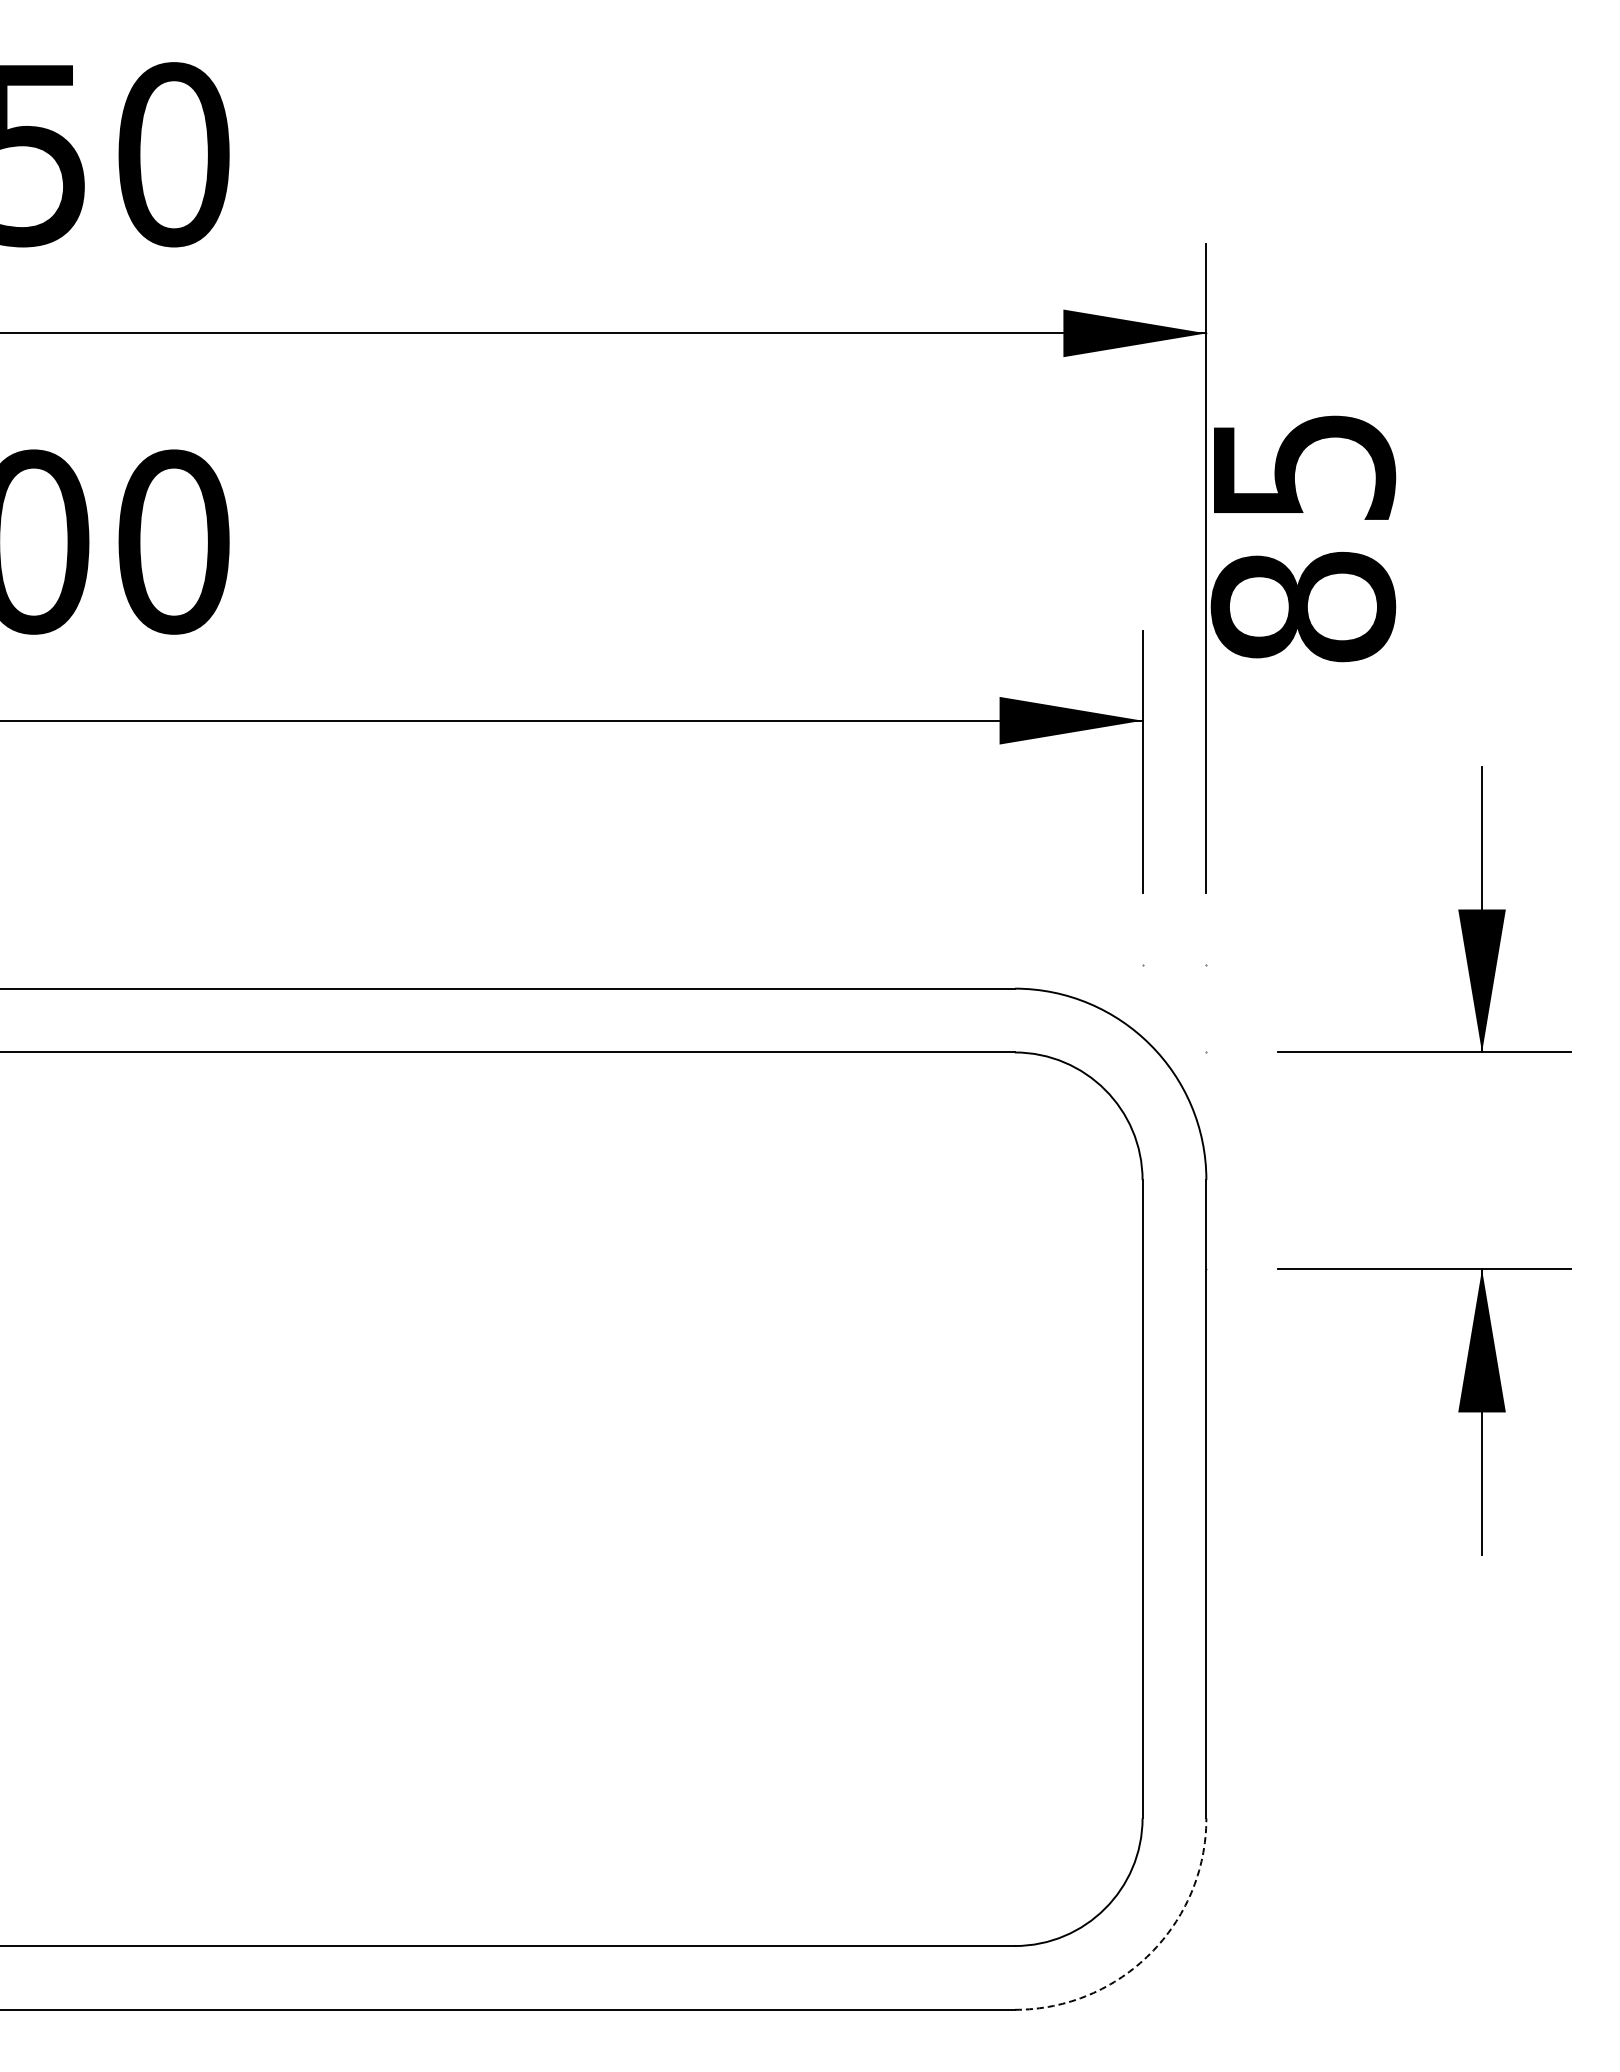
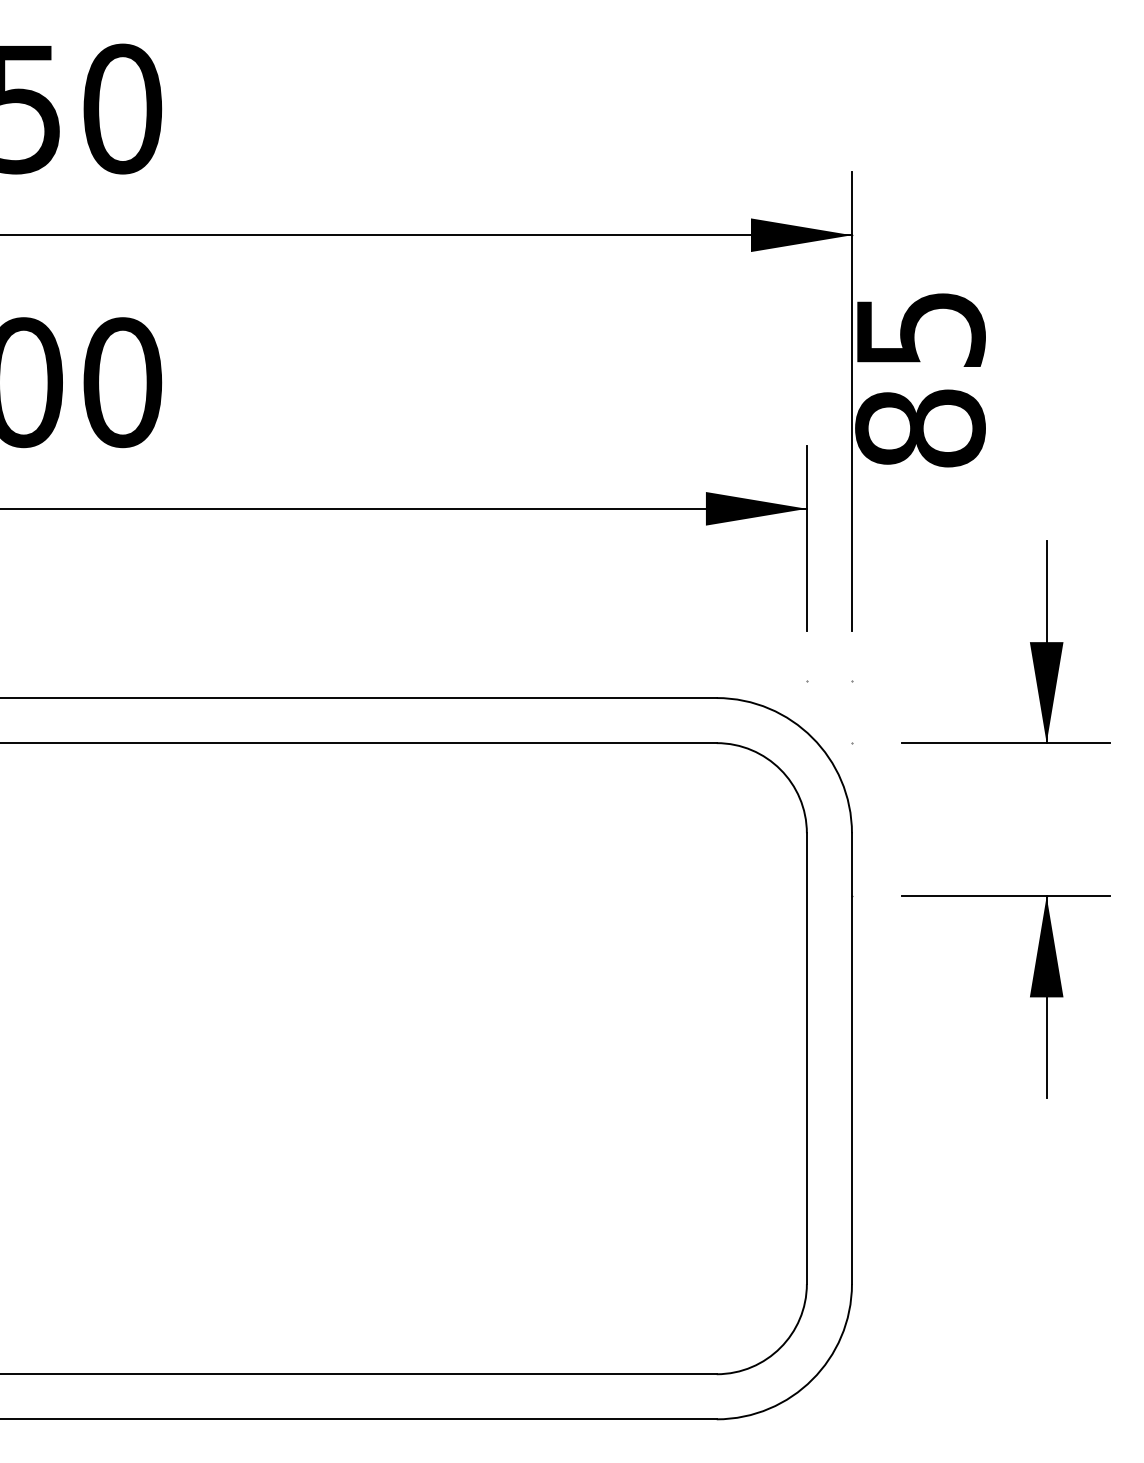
arc: (1150, 1953) -> (812, 1379), dashed -> solid

